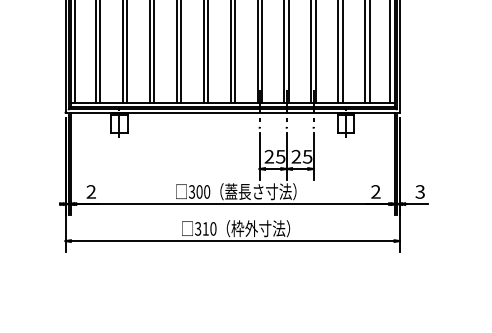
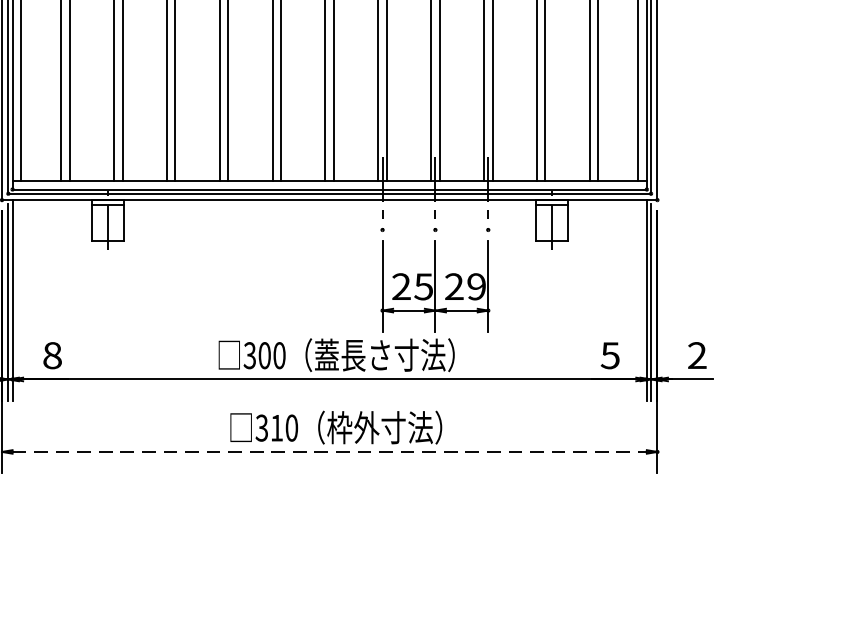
text: (307, 156) -> (476, 286), 25 -> 29
text: (91, 191) -> (52, 354), 2 -> 8
text: (375, 191) -> (609, 354), 2 -> 5
text: (419, 191) -> (695, 354), 3 -> 2
line: (232, 241) -> (329, 452), solid -> dashed

